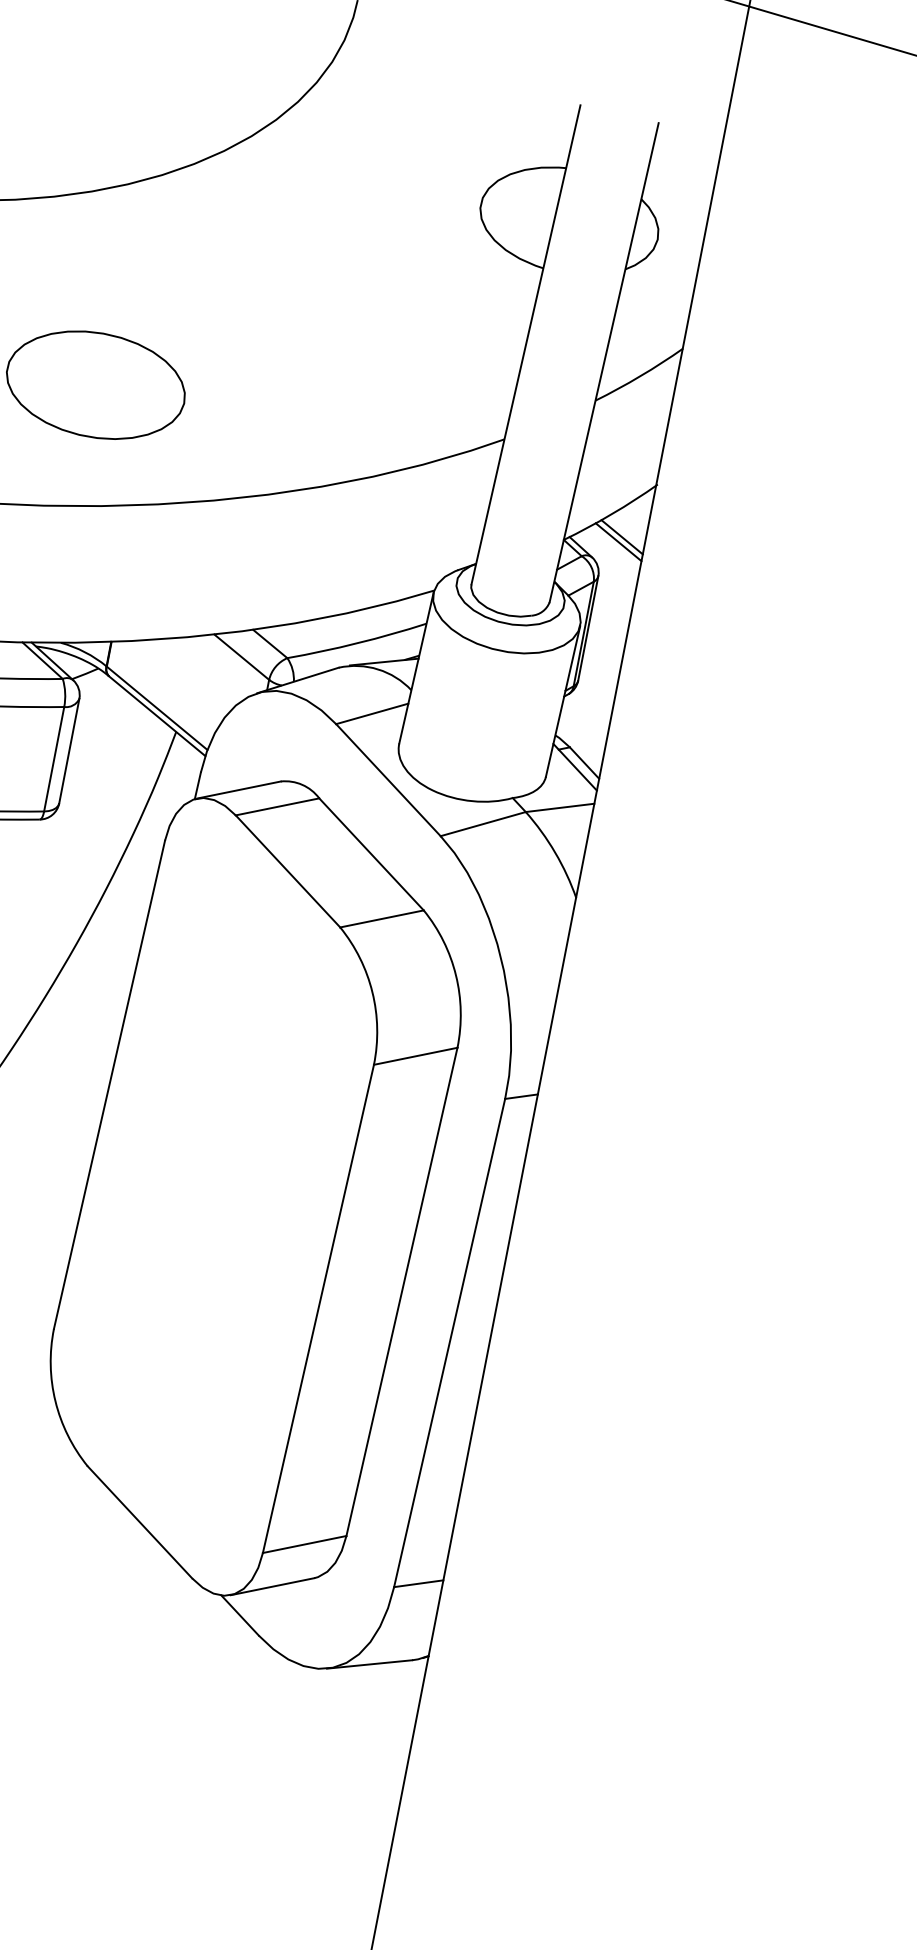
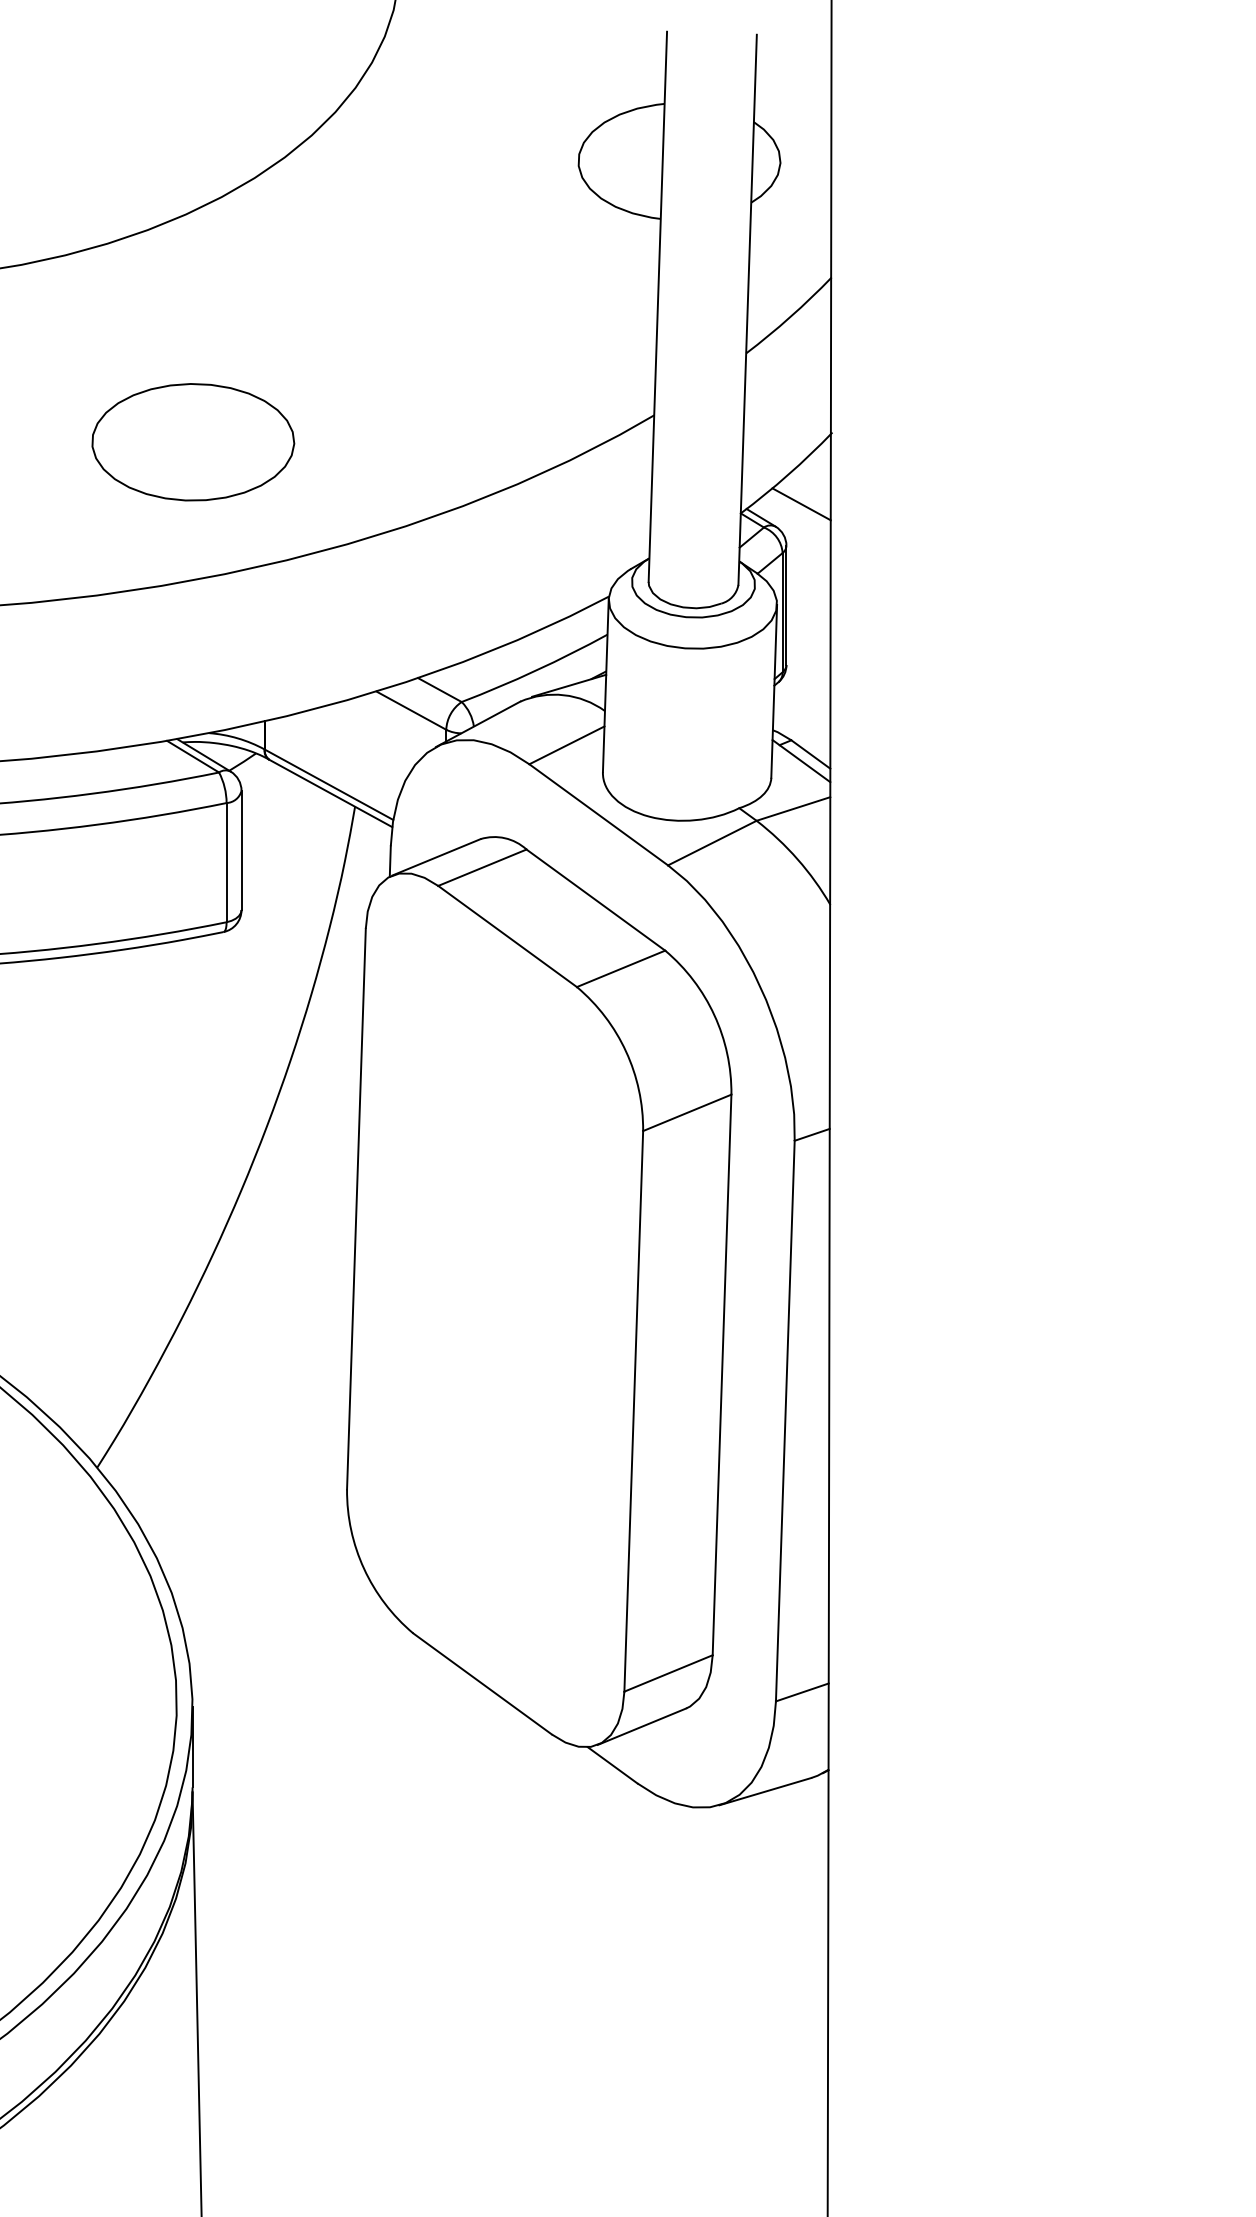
line: (622, 536) -> (804, 497), removed

